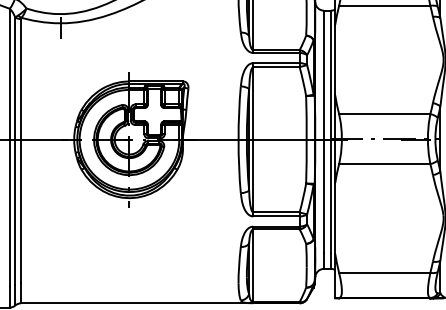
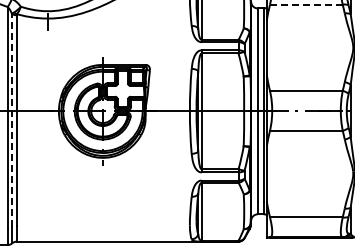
line: (384, 5) -> (306, 4), solid -> dashed
line: (15, 151) -> (12, 120), solid -> dashed

